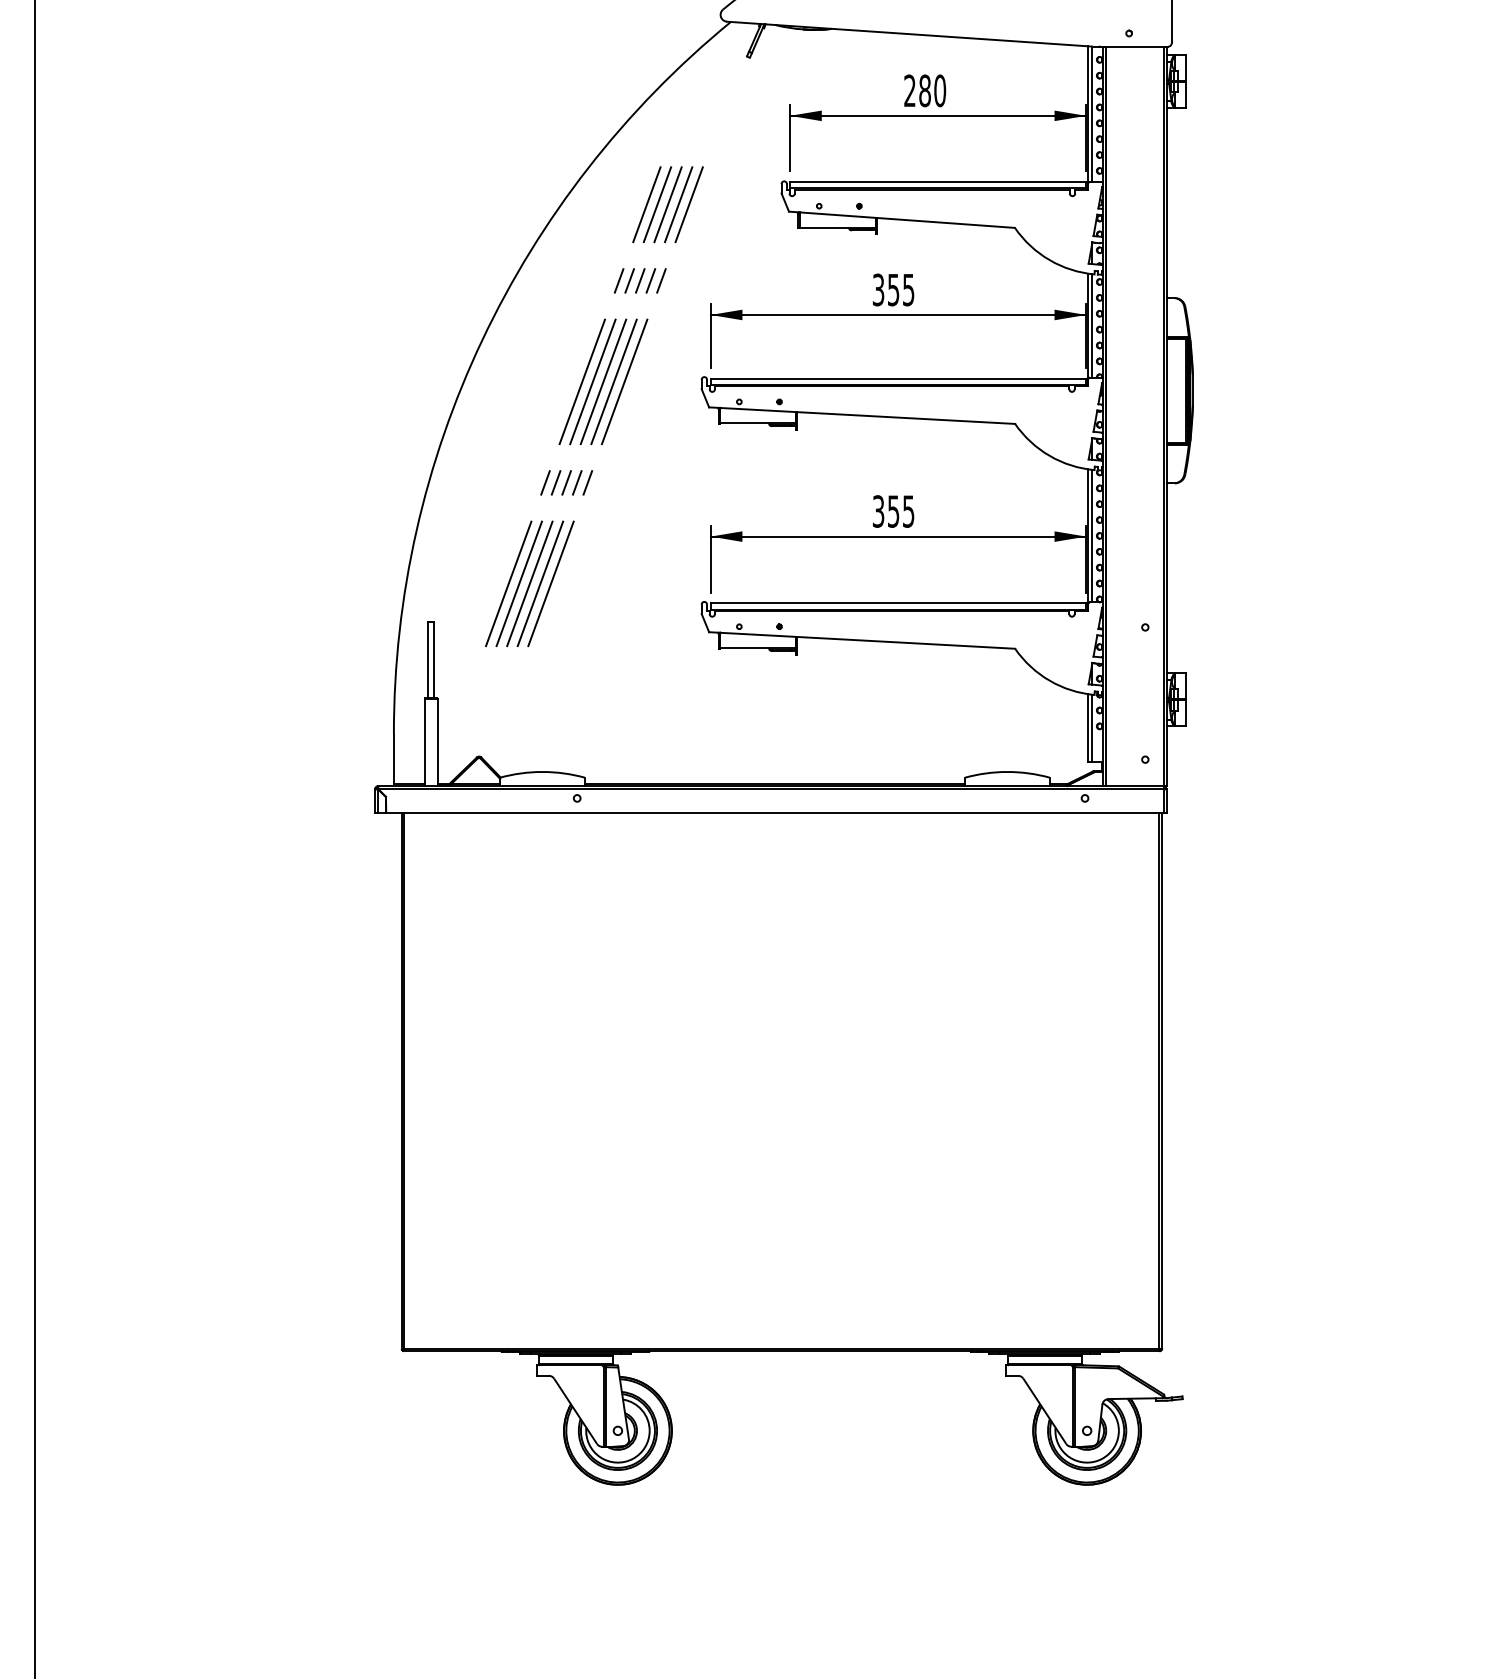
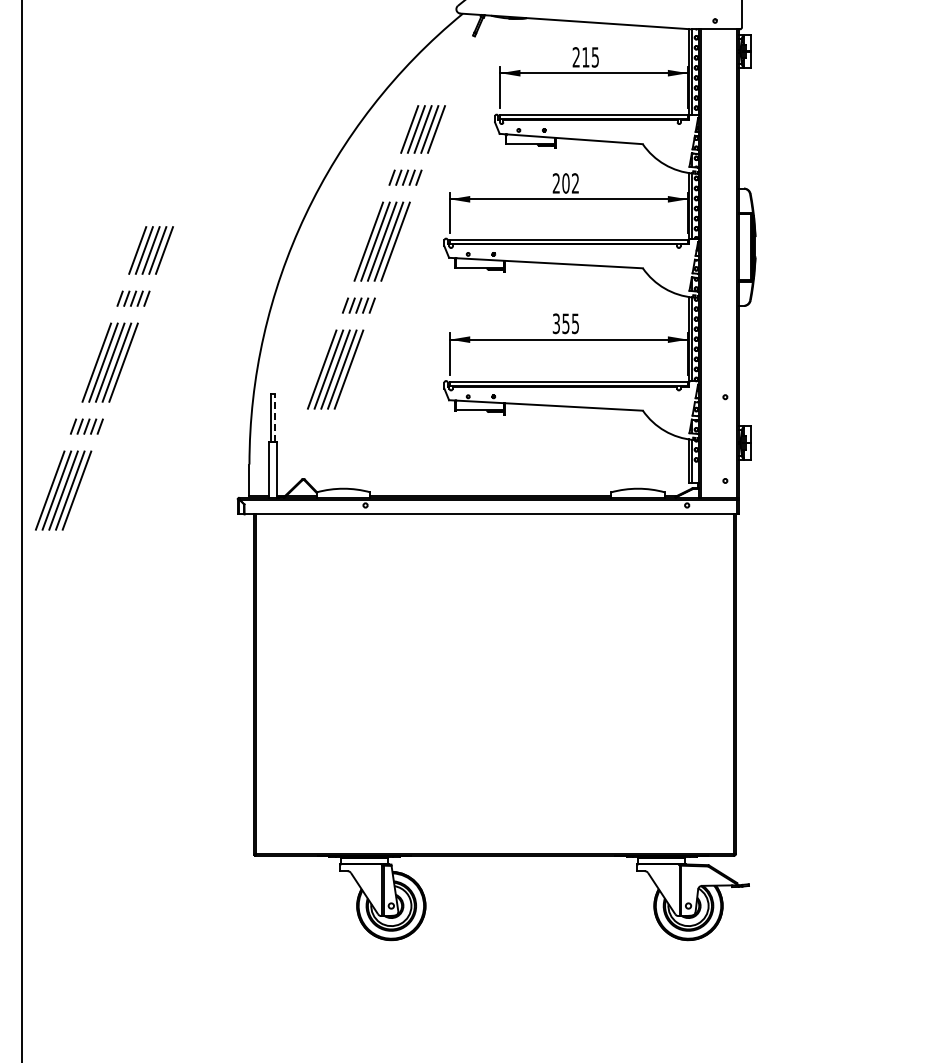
text: (932, 91) -> (590, 57), 280 -> 215
text: (892, 290) -> (565, 183), 355 -> 202
part: (164, 597) -> (104, 378), added
line: (434, 659) -> (275, 417), solid -> dashed

